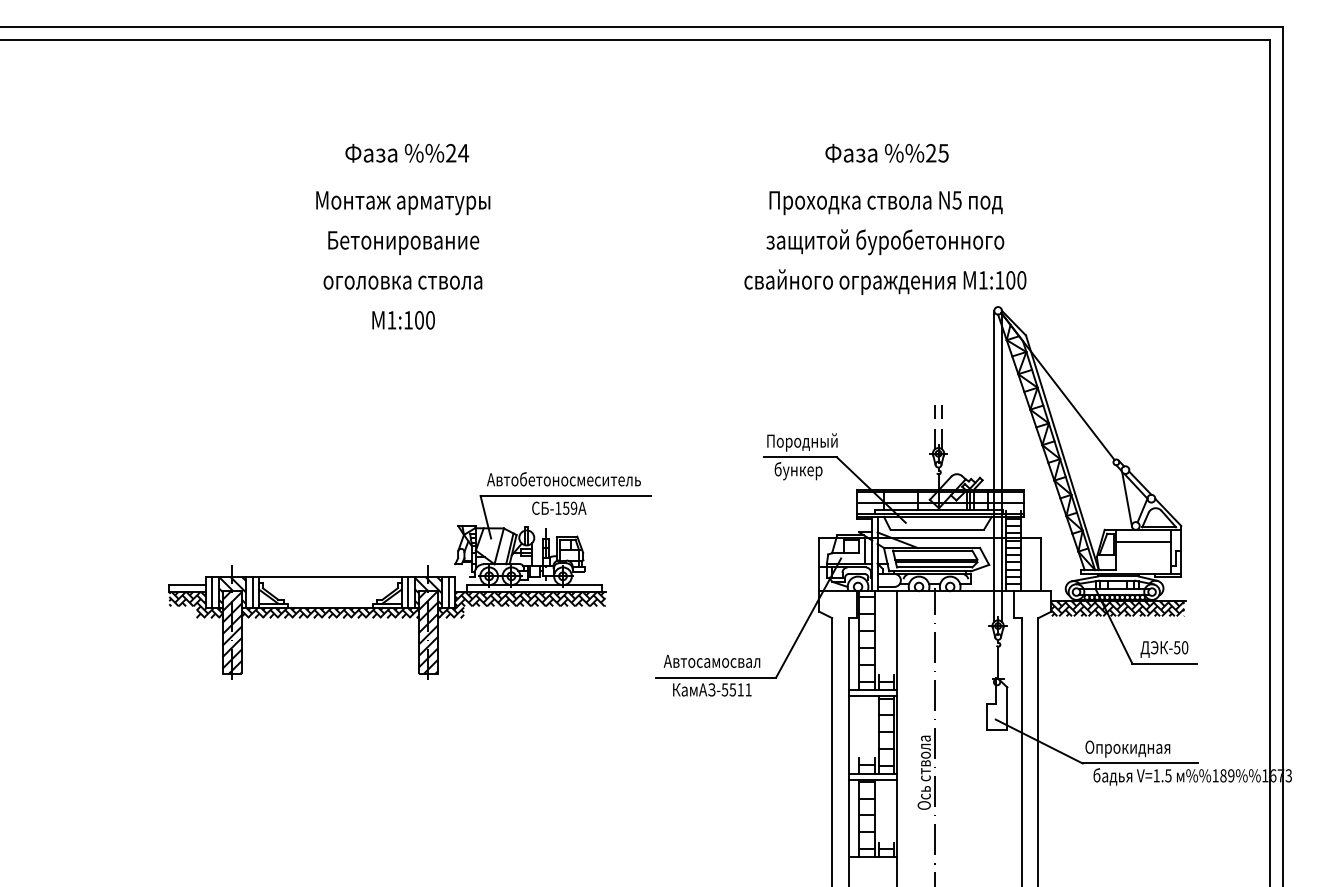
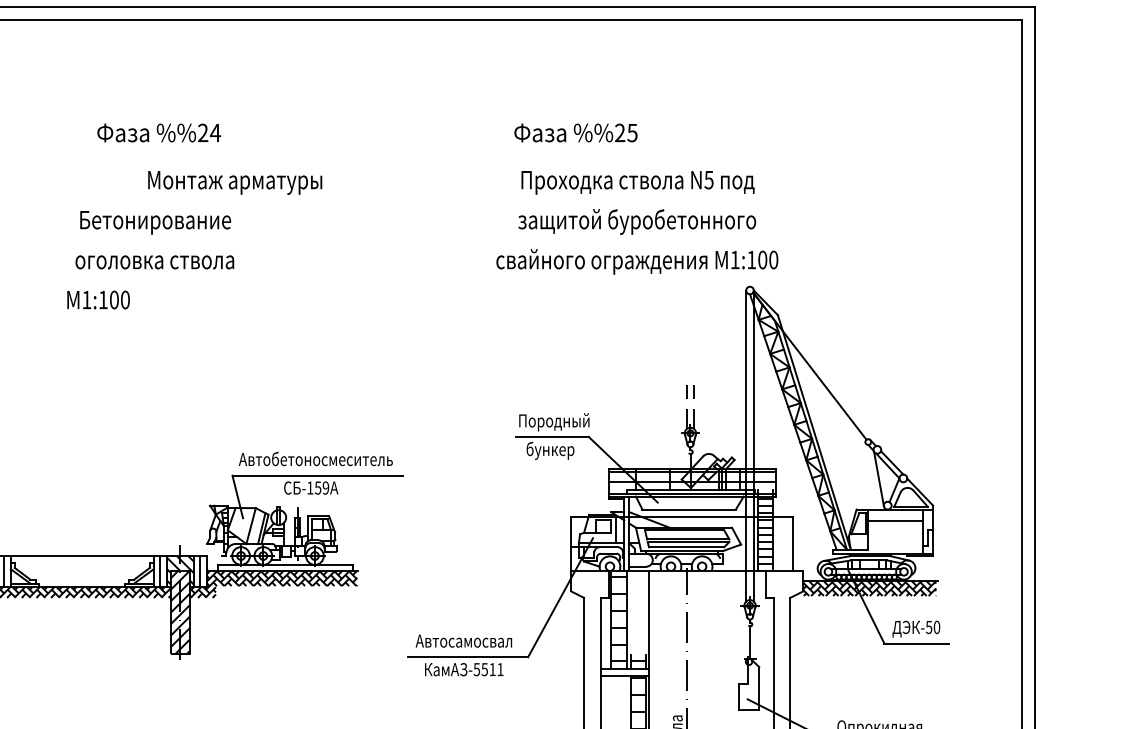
text: (886, 153) -> (575, 133), moved
text: (403, 203) -> (235, 183), moved
text: (403, 320) -> (98, 300), moved

